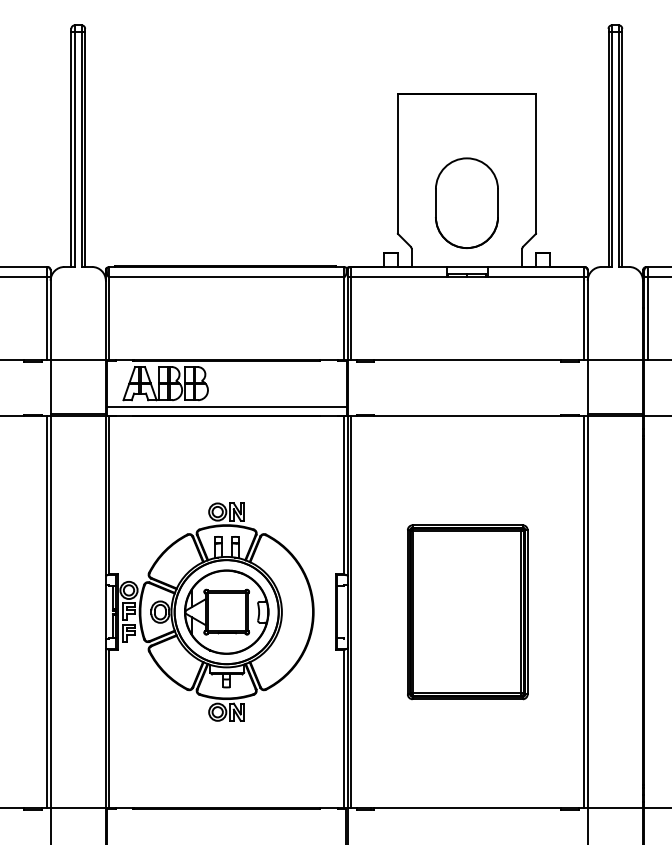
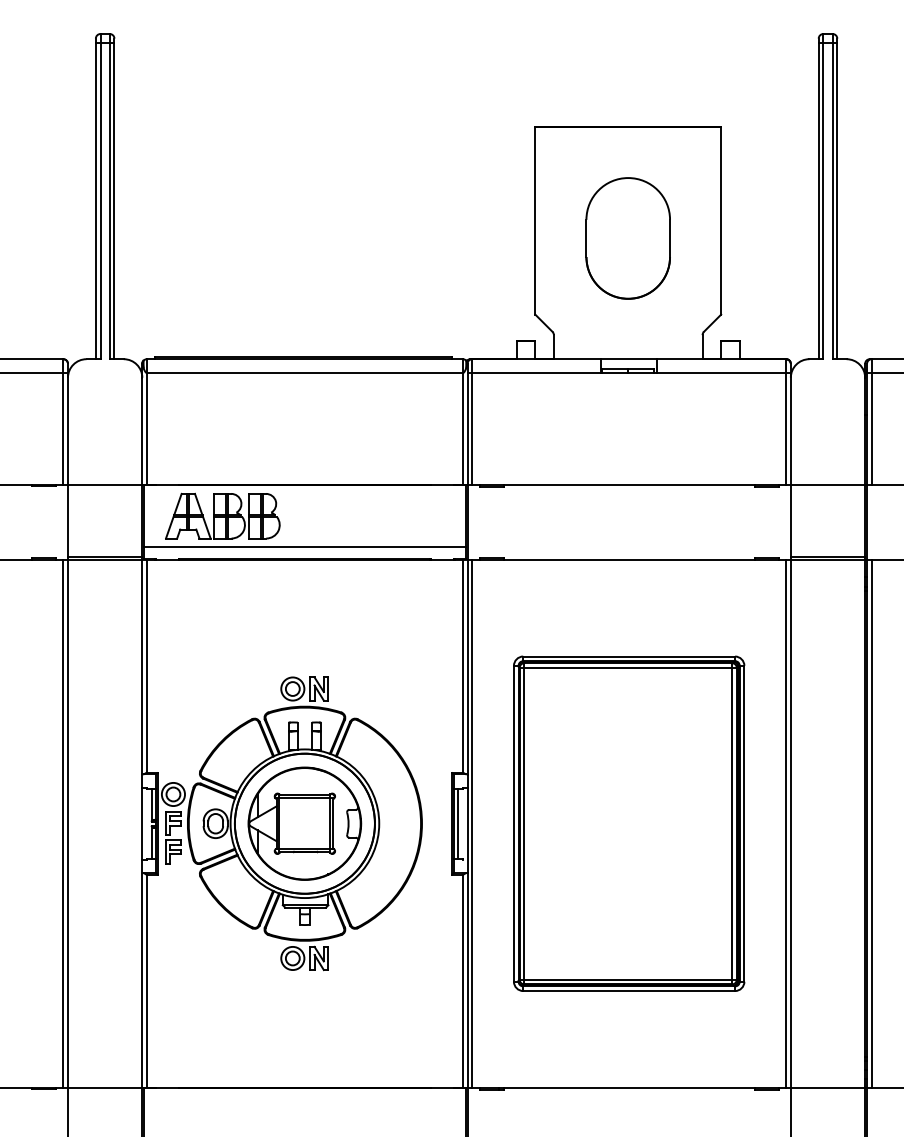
part: (466, 202) -> (627, 237), moved
line: (340, 612) -> (458, 824), added
part: (467, 612) -> (628, 824), size x1.43
line: (647, 612) -> (871, 824), added

